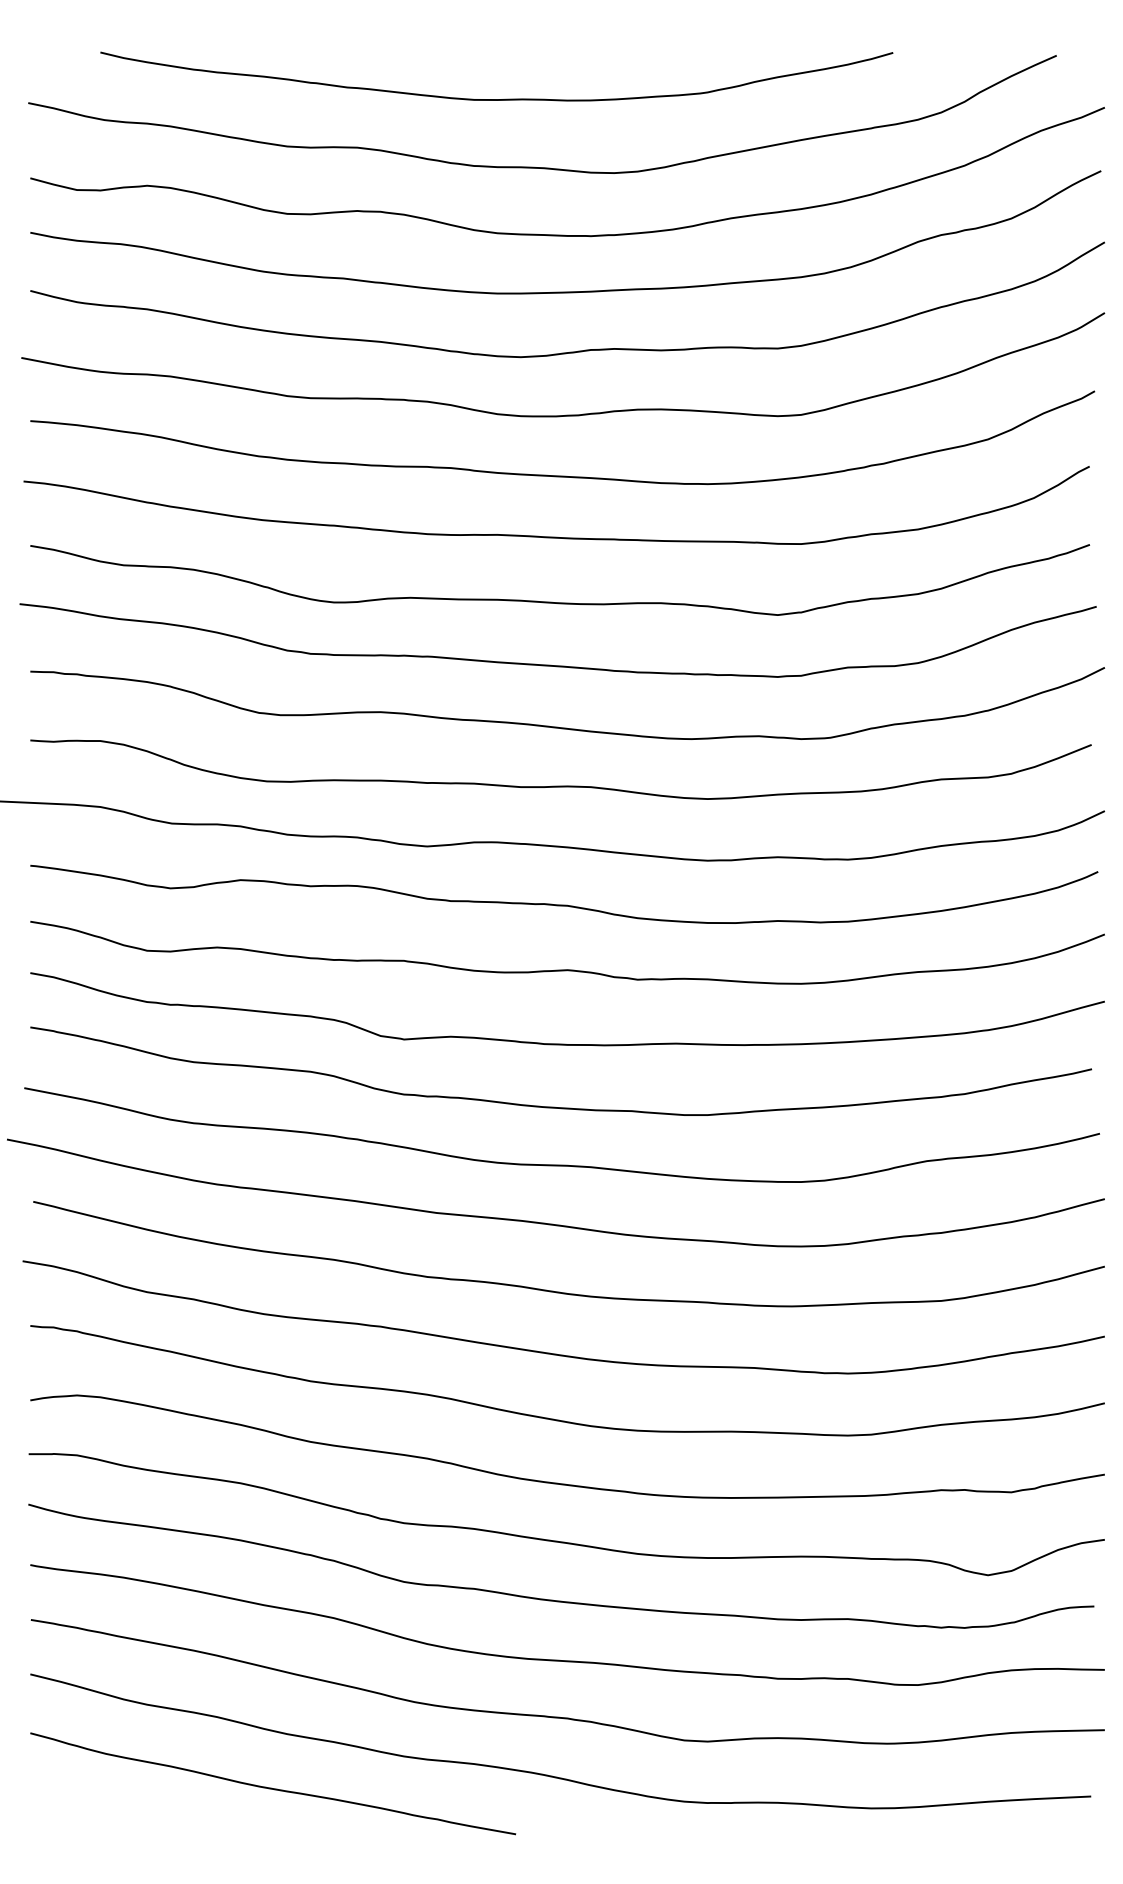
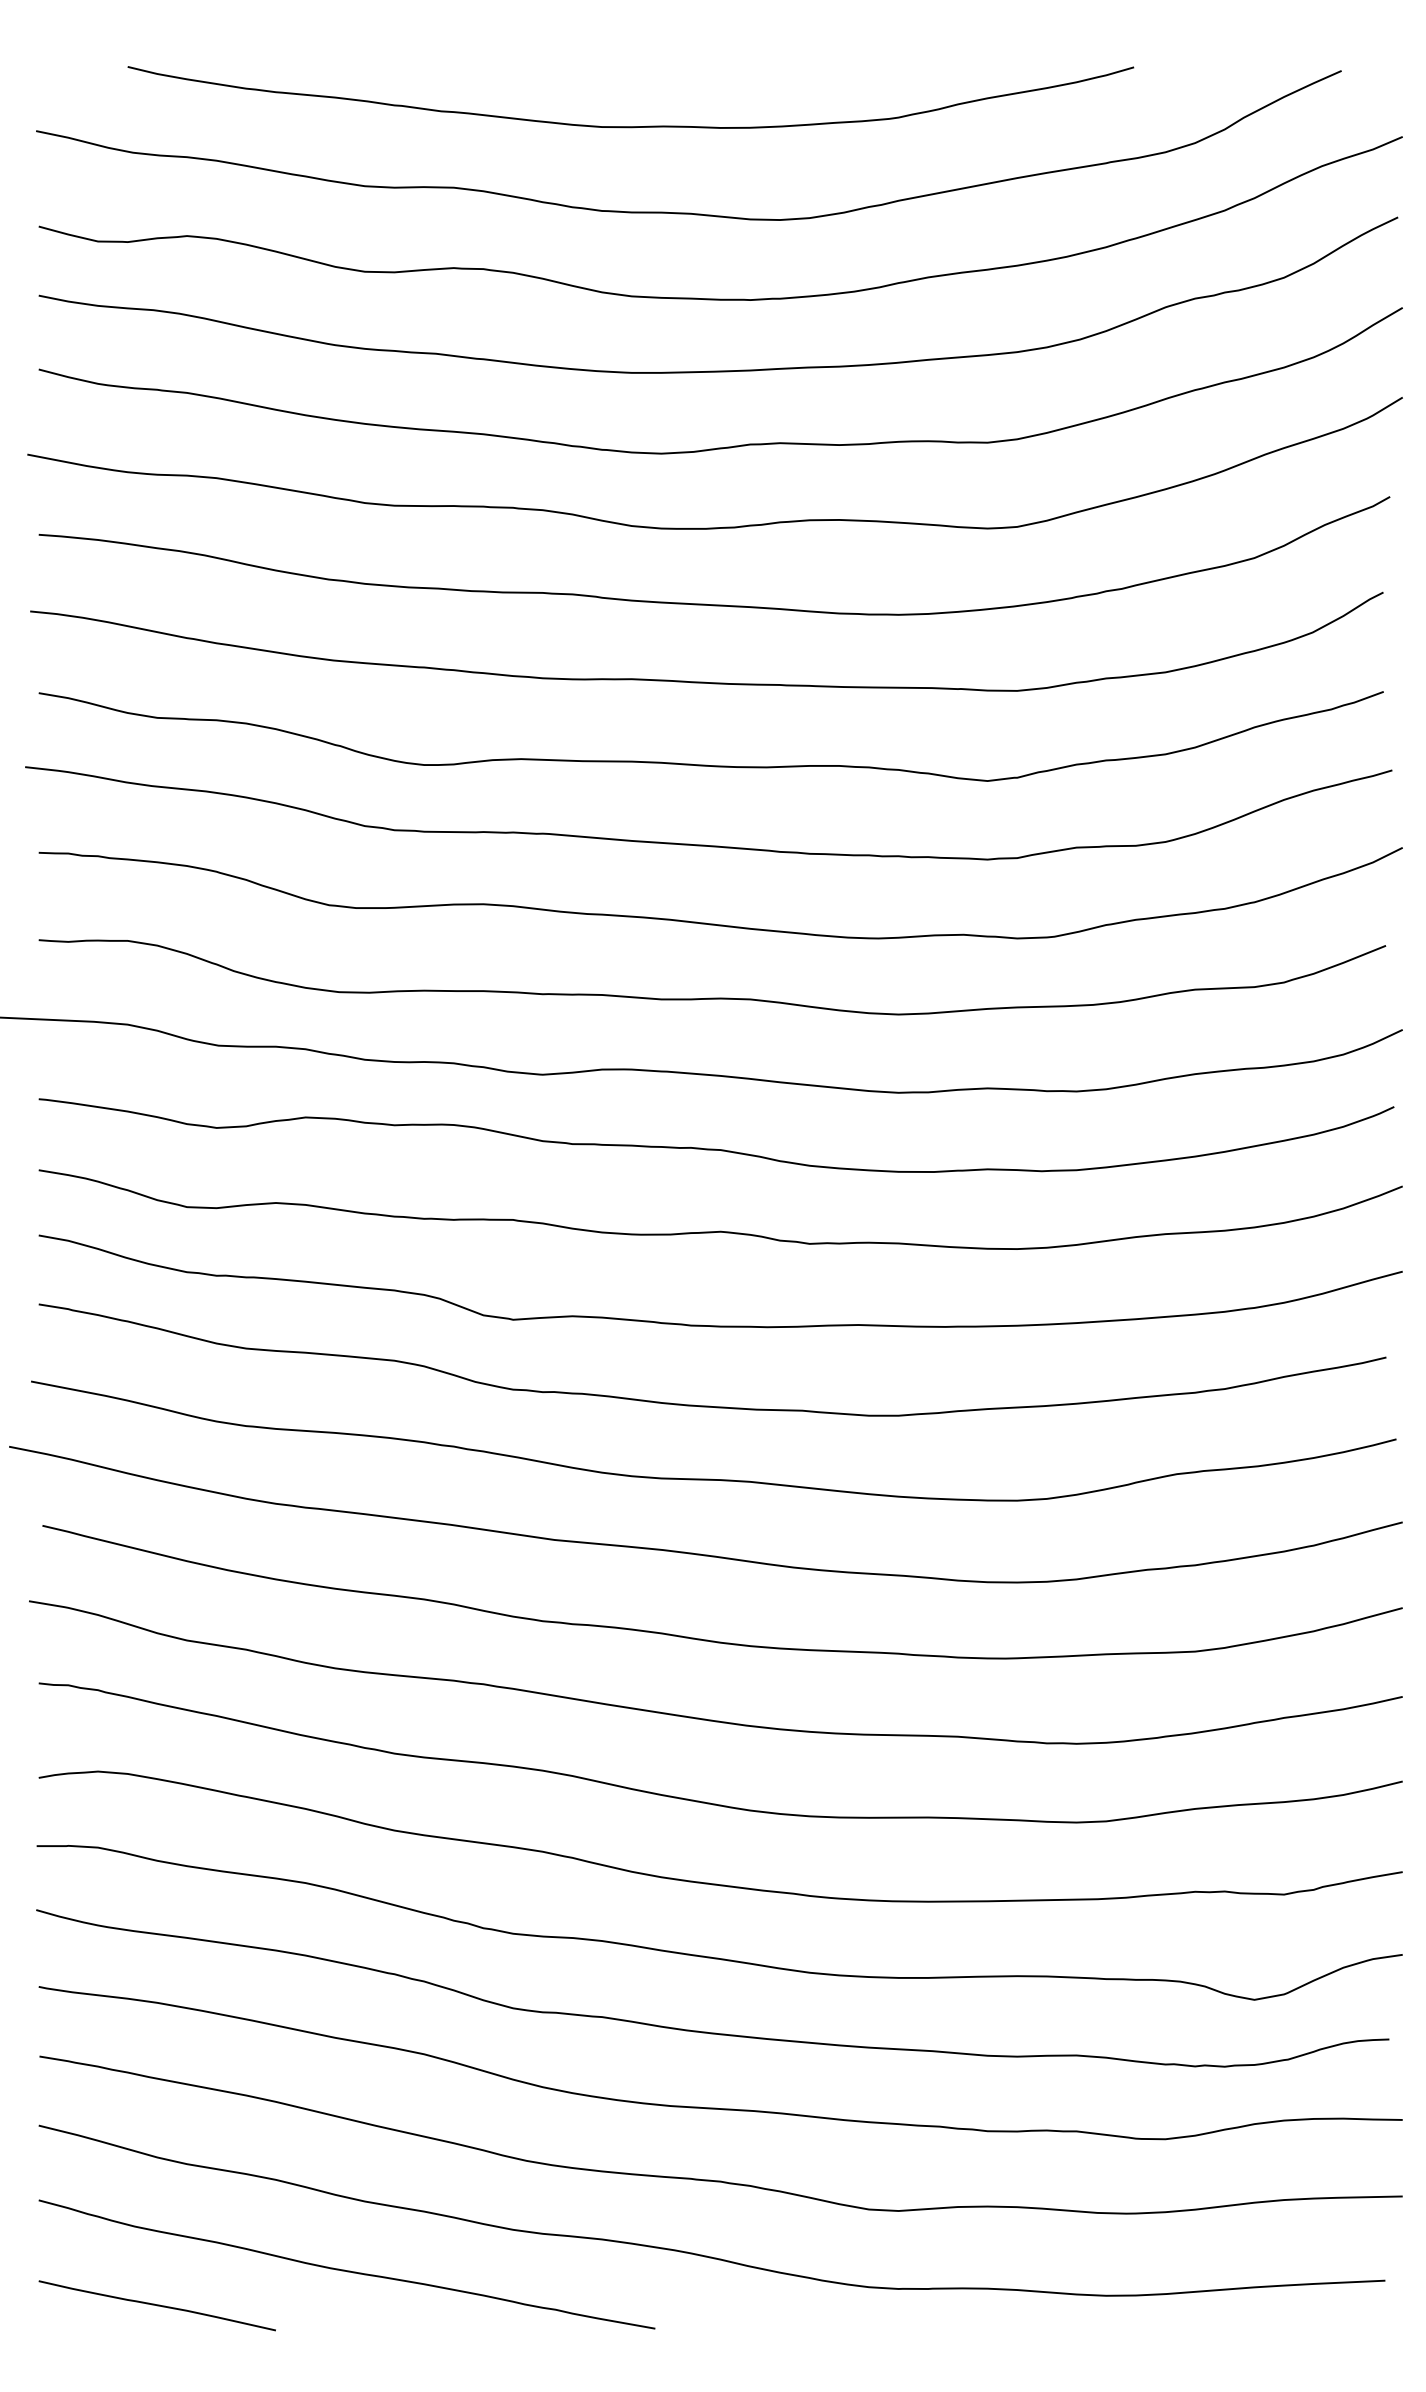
curve: (123, 1816) -> (156, 2305), added

